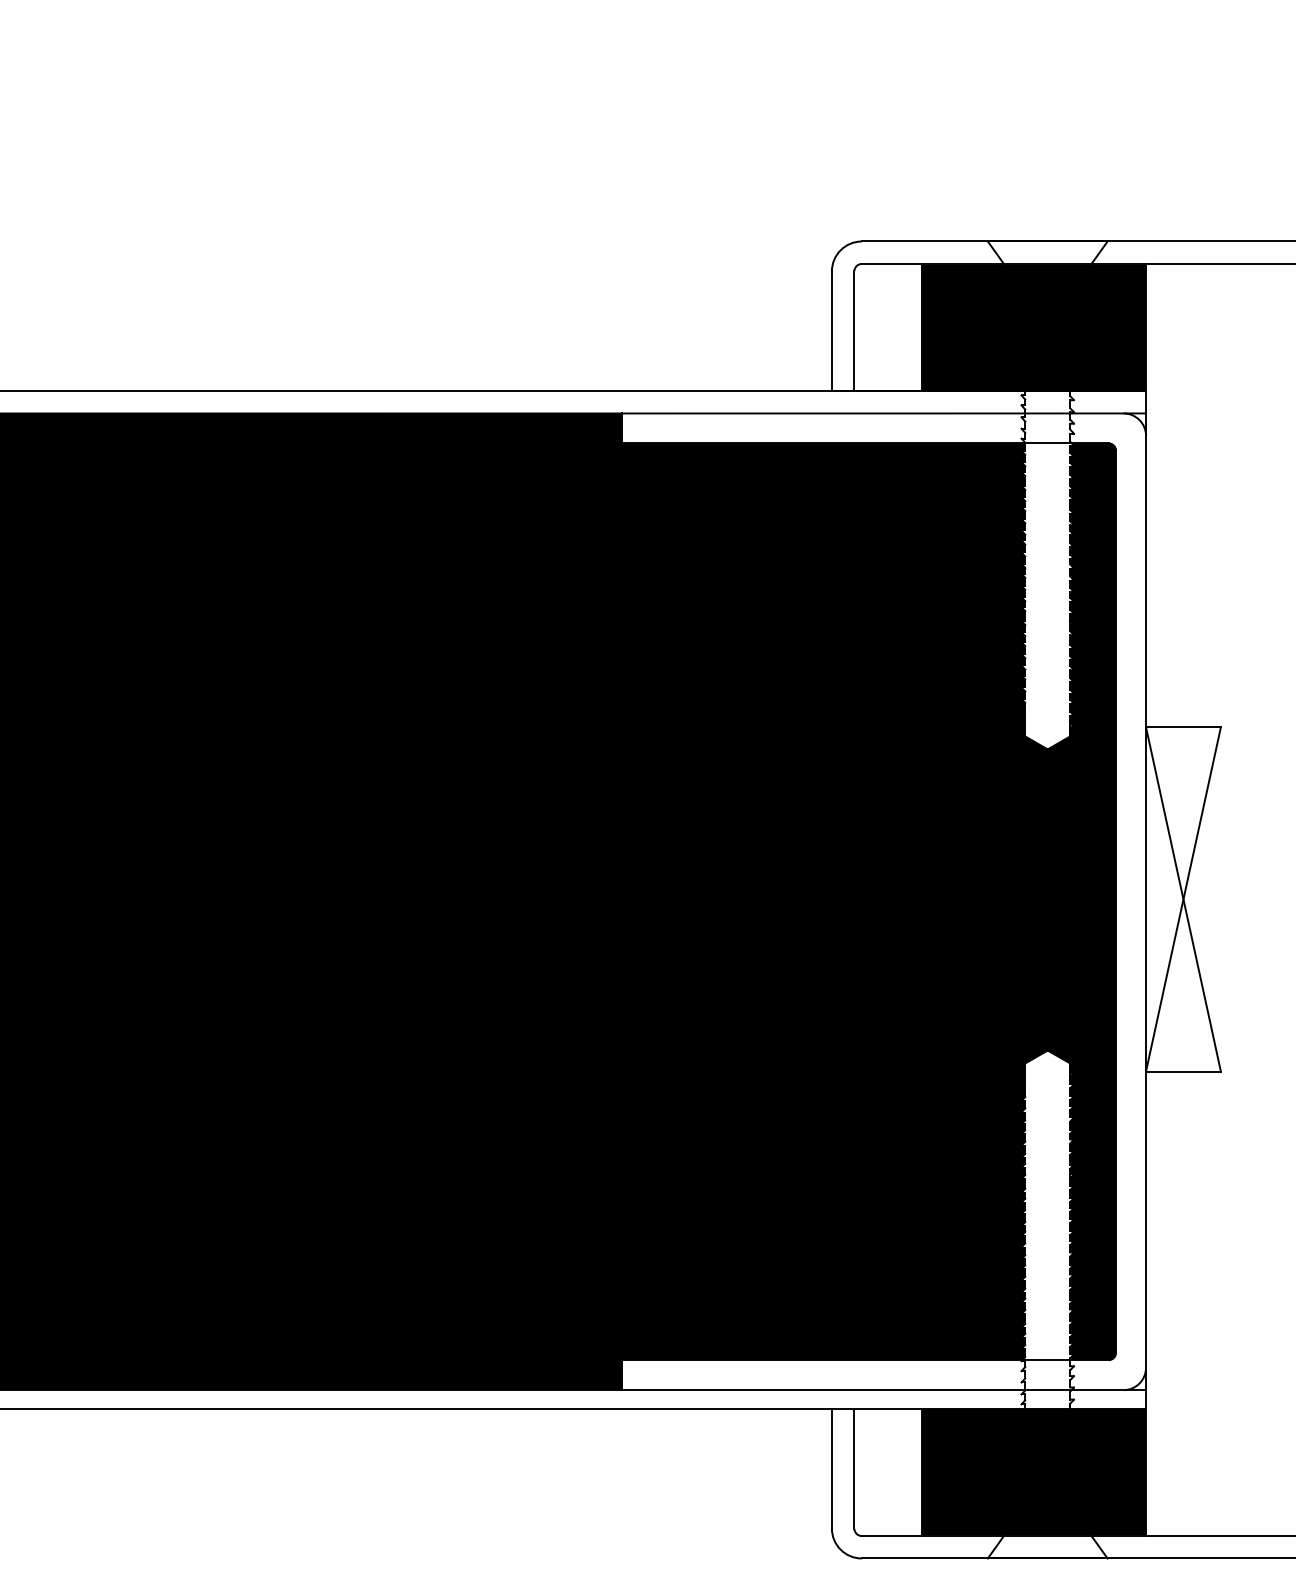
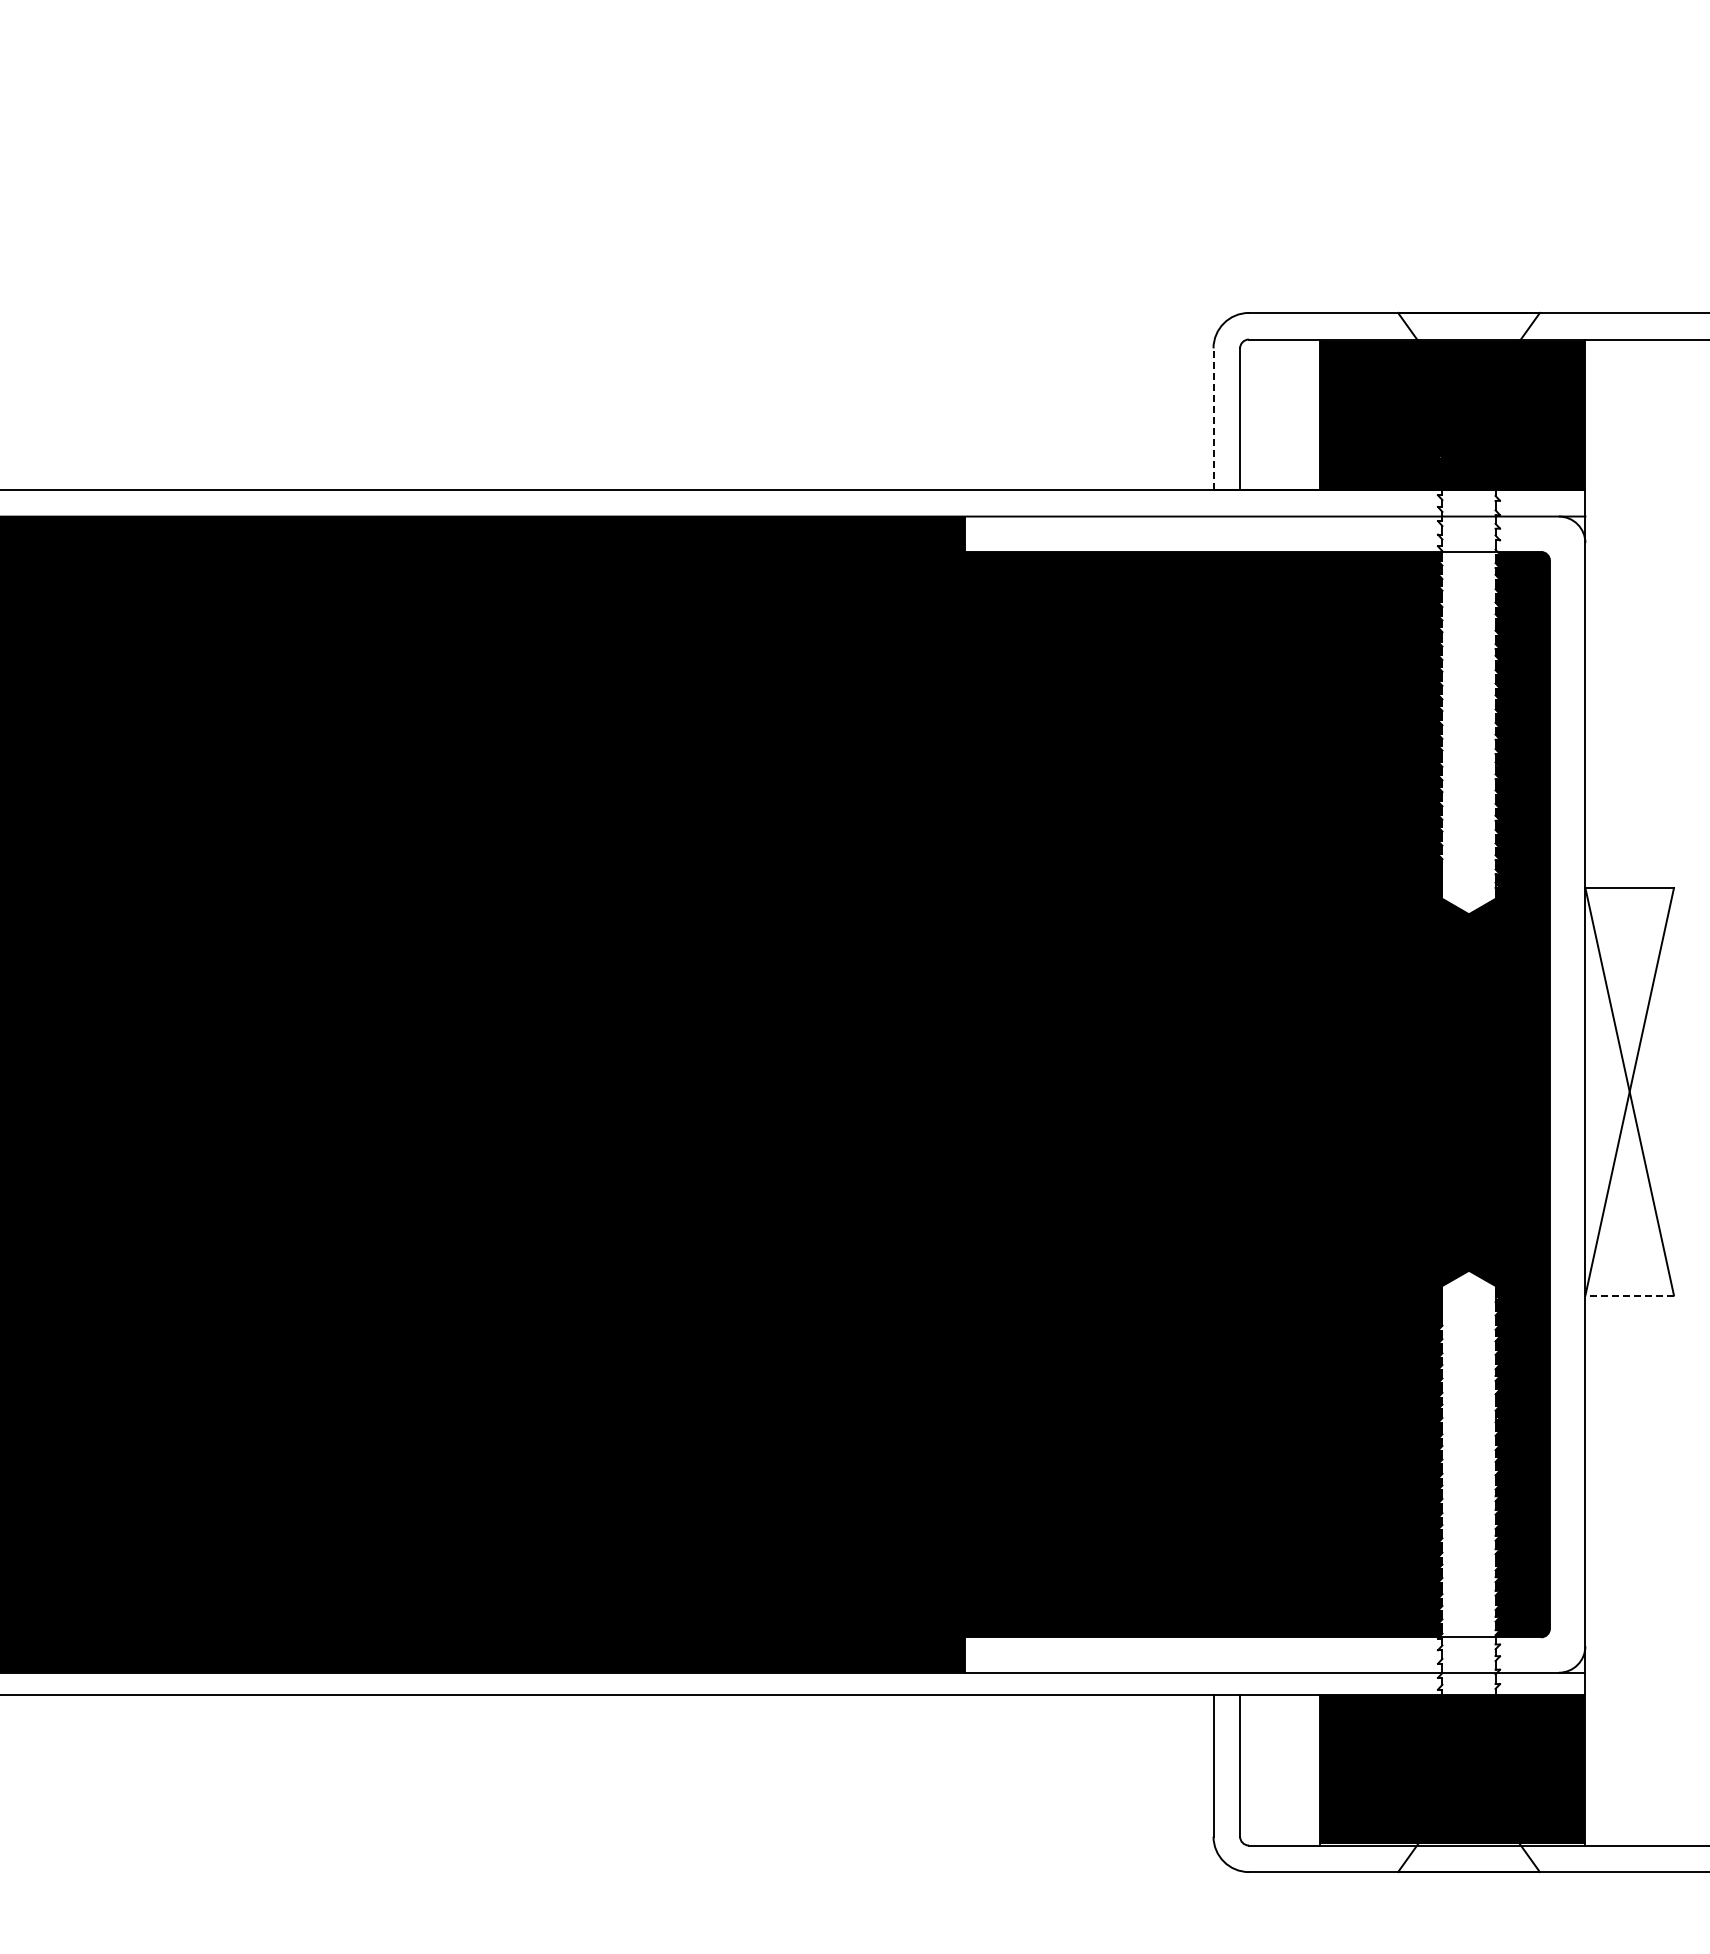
line: (831, 331) -> (1213, 419), solid -> dashed
line: (1183, 1071) -> (1629, 1295), solid -> dashed

